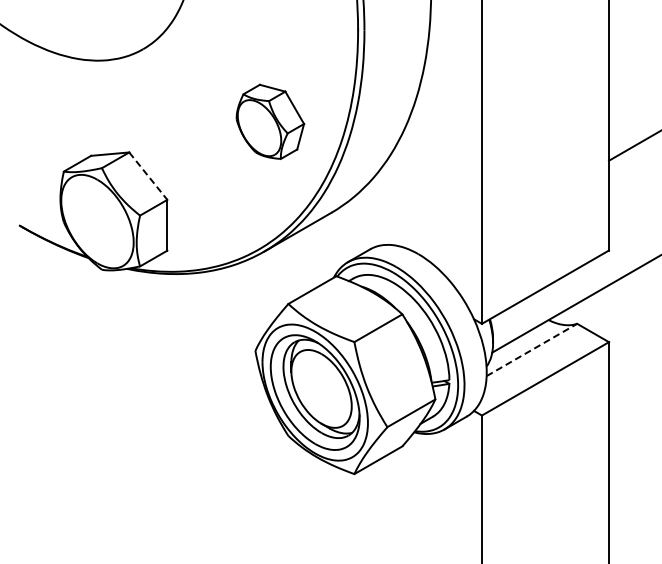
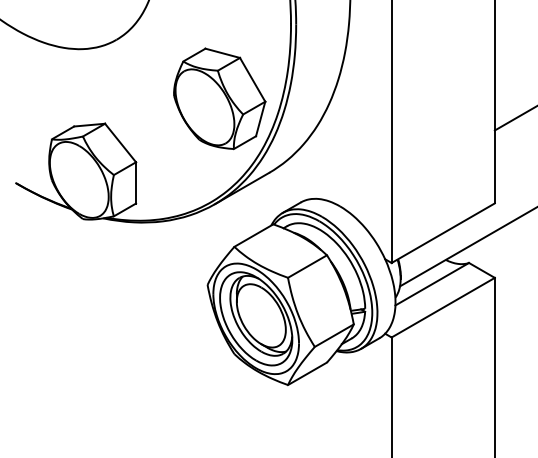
part: (270, 121) -> (219, 98), size x1.67
line: (148, 176) -> (120, 143), dashed -> solid
line: (532, 349) -> (432, 283), dashed -> solid

